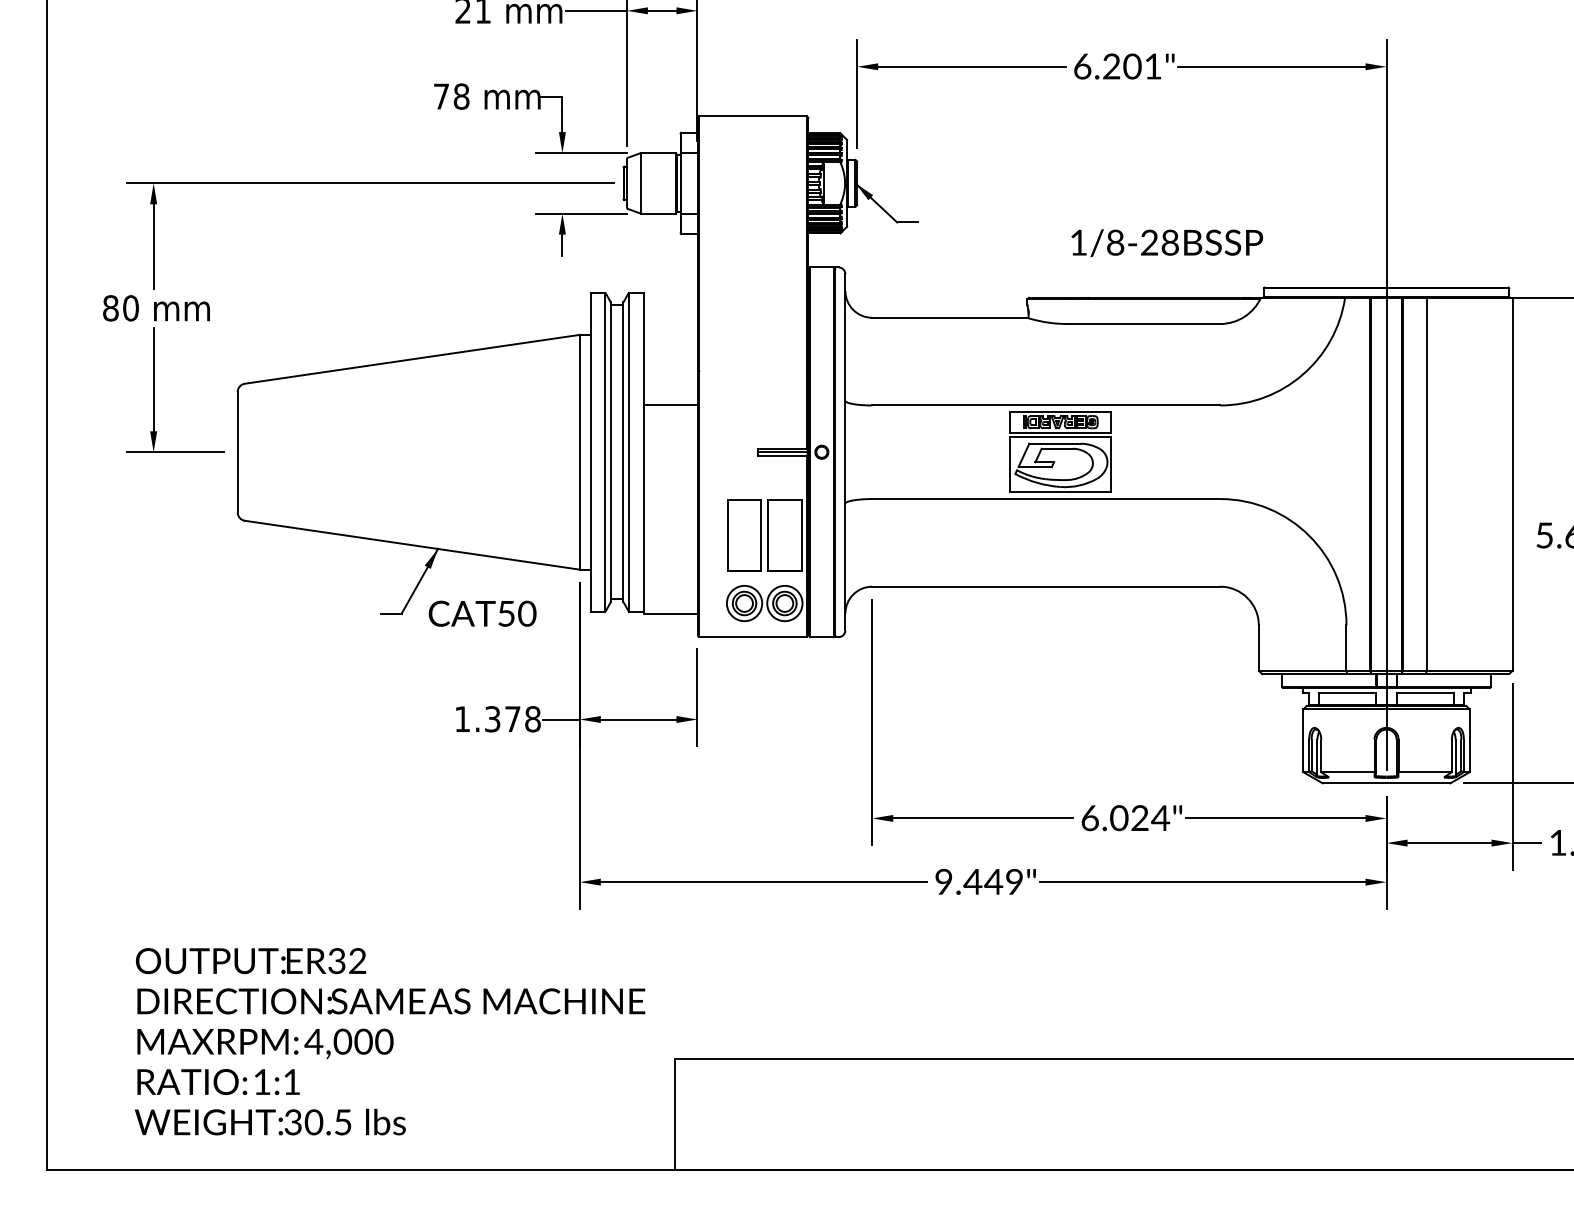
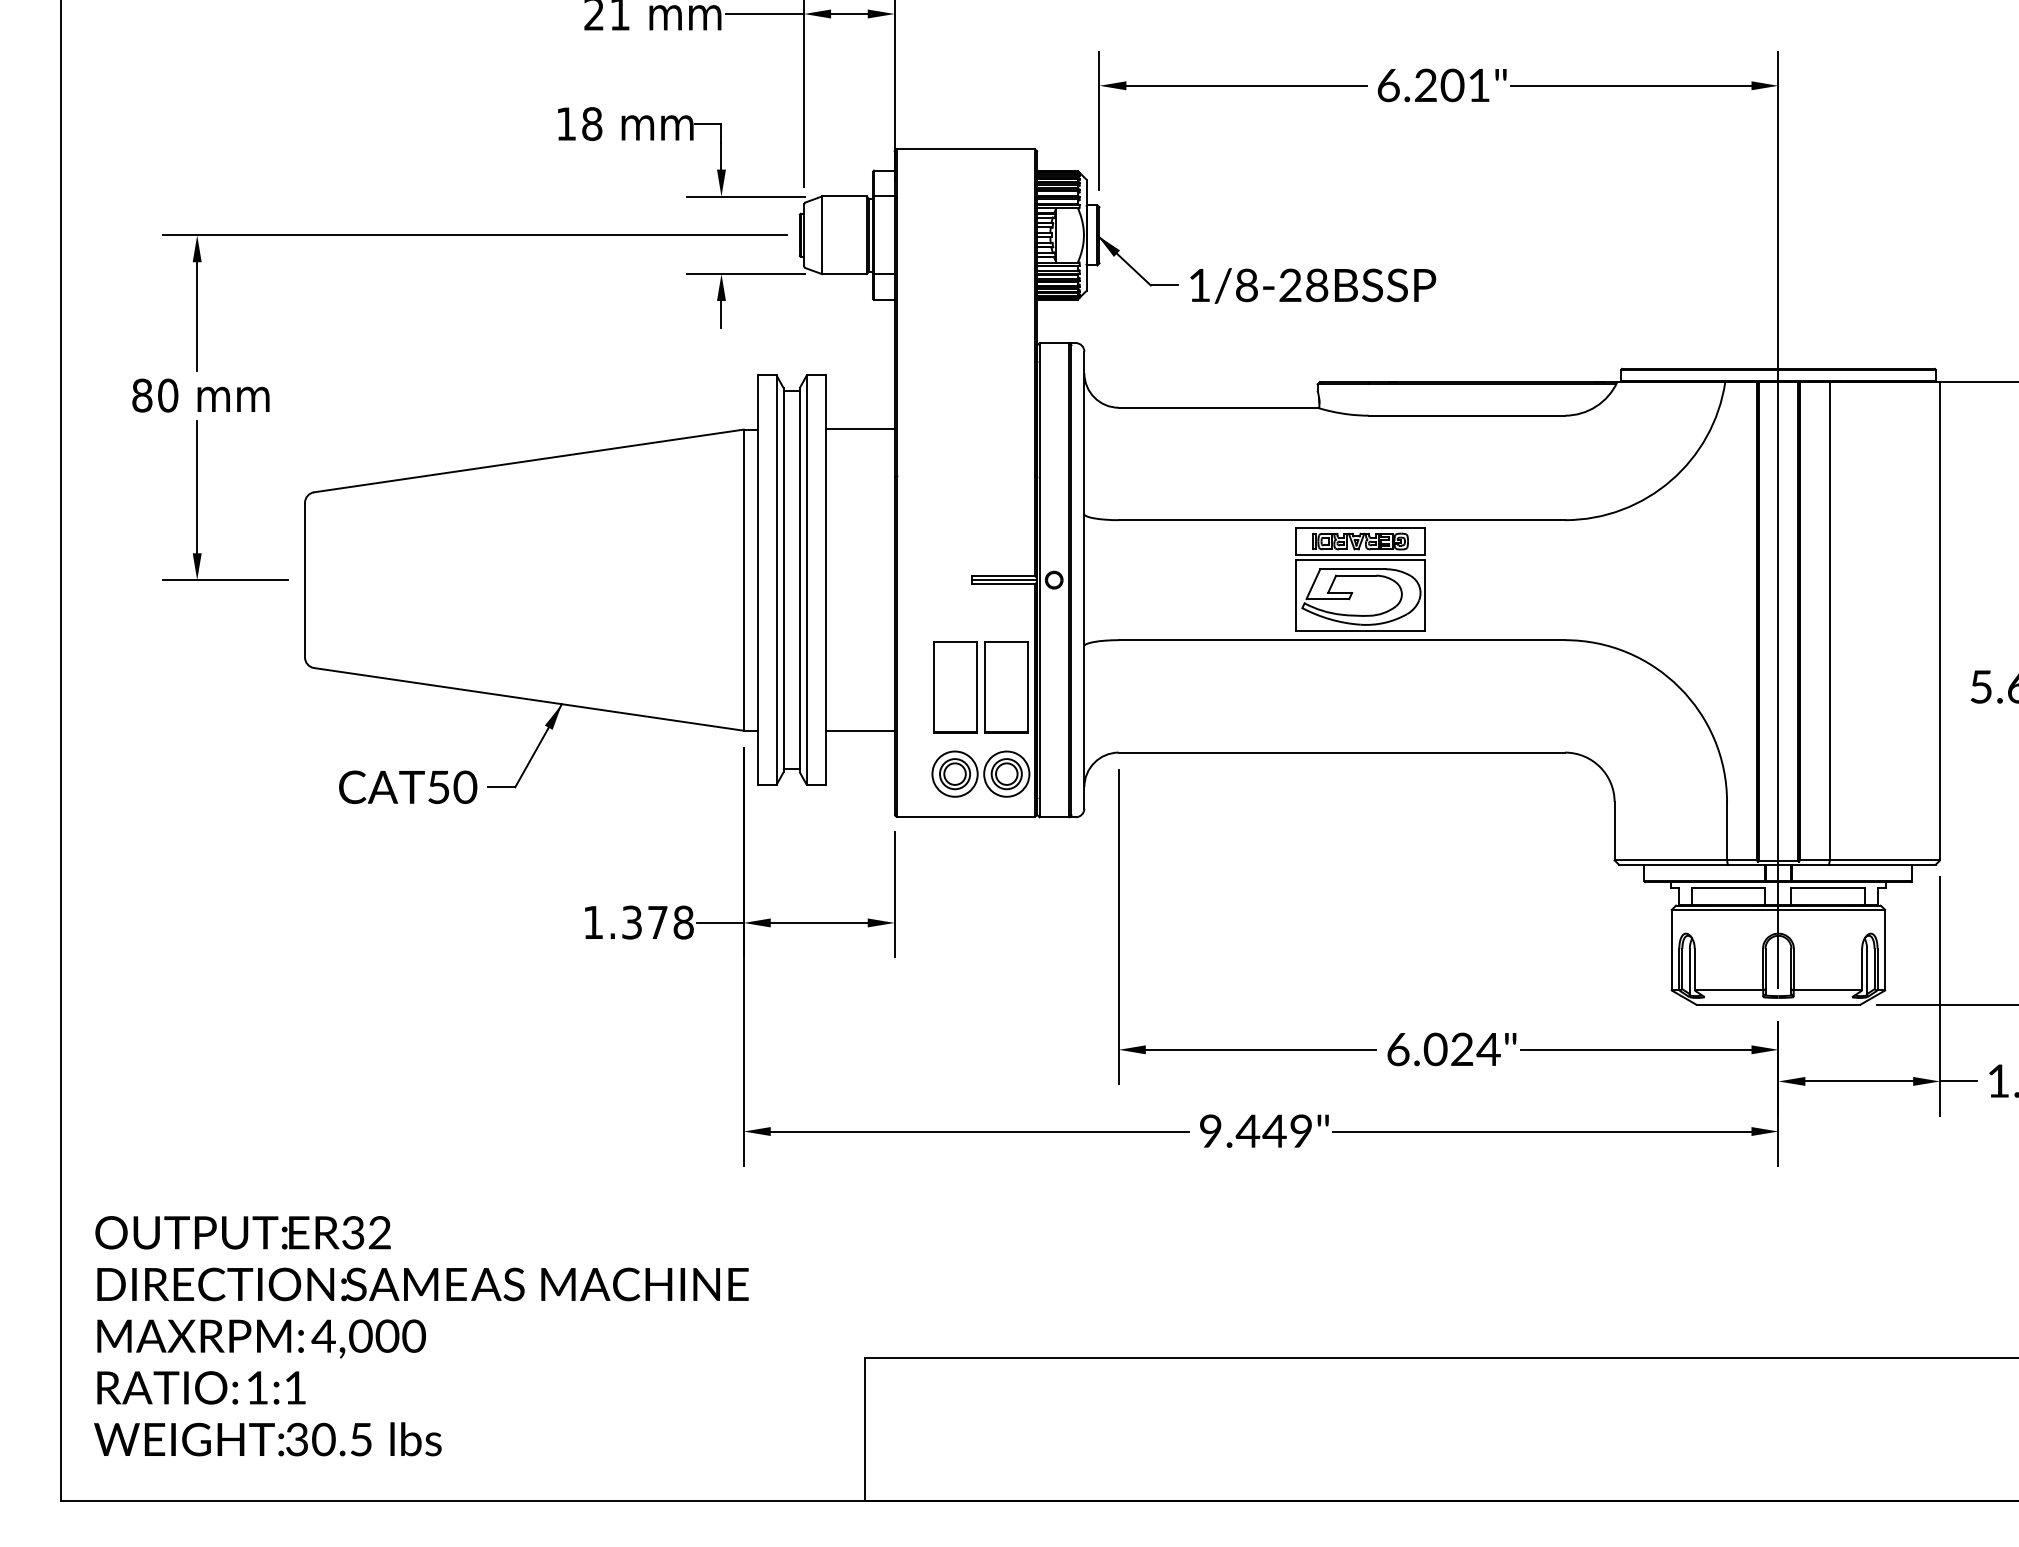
text: (441, 96) -> (566, 123), 78 -> 18
text: (1167, 242) -> (1313, 285), moved
line: (670, 404) -> (860, 429), moved
text: (482, 613) -> (408, 786), moved
line: (670, 614) -> (860, 731), moved
text: (390, 1041) -> (421, 1336), moved

